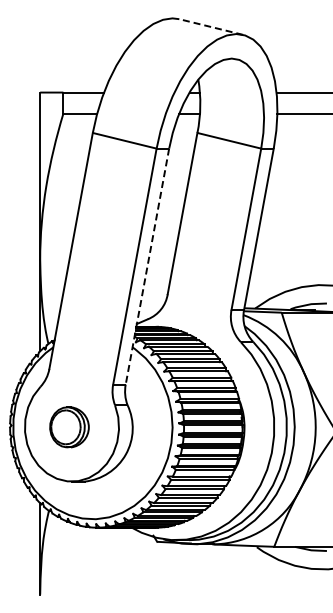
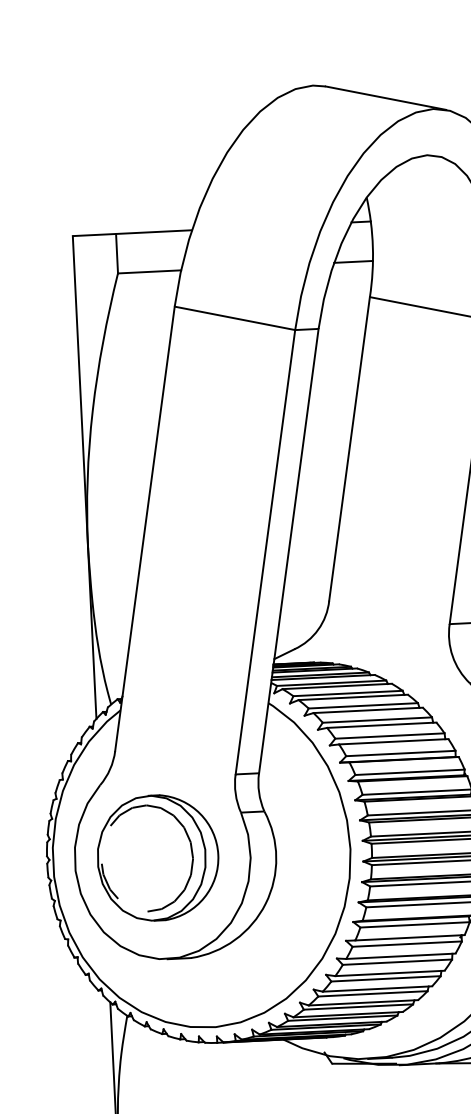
line: (211, 27) -> (386, 99), dashed -> solid
line: (147, 266) -> (288, 550), dashed -> solid
part: (69, 427) -> (158, 858), size x1.67

